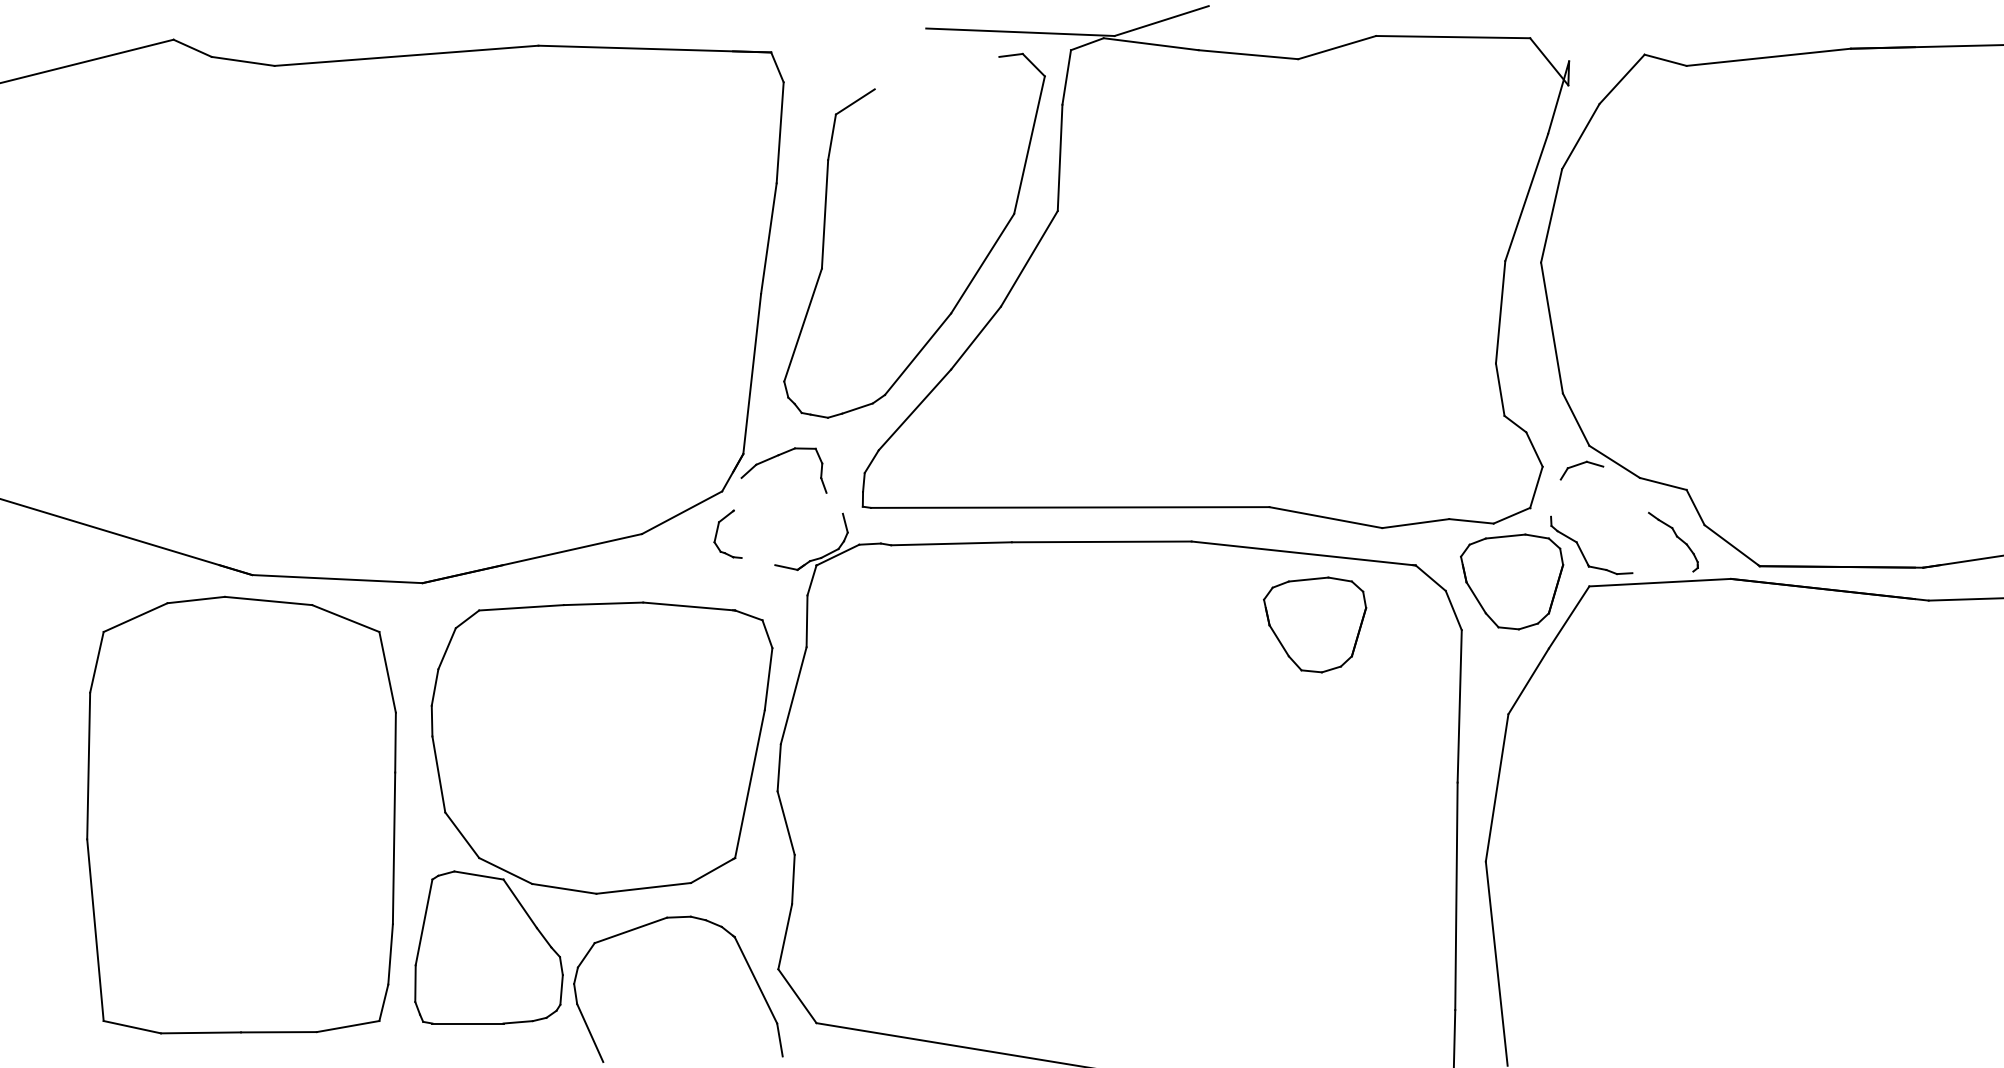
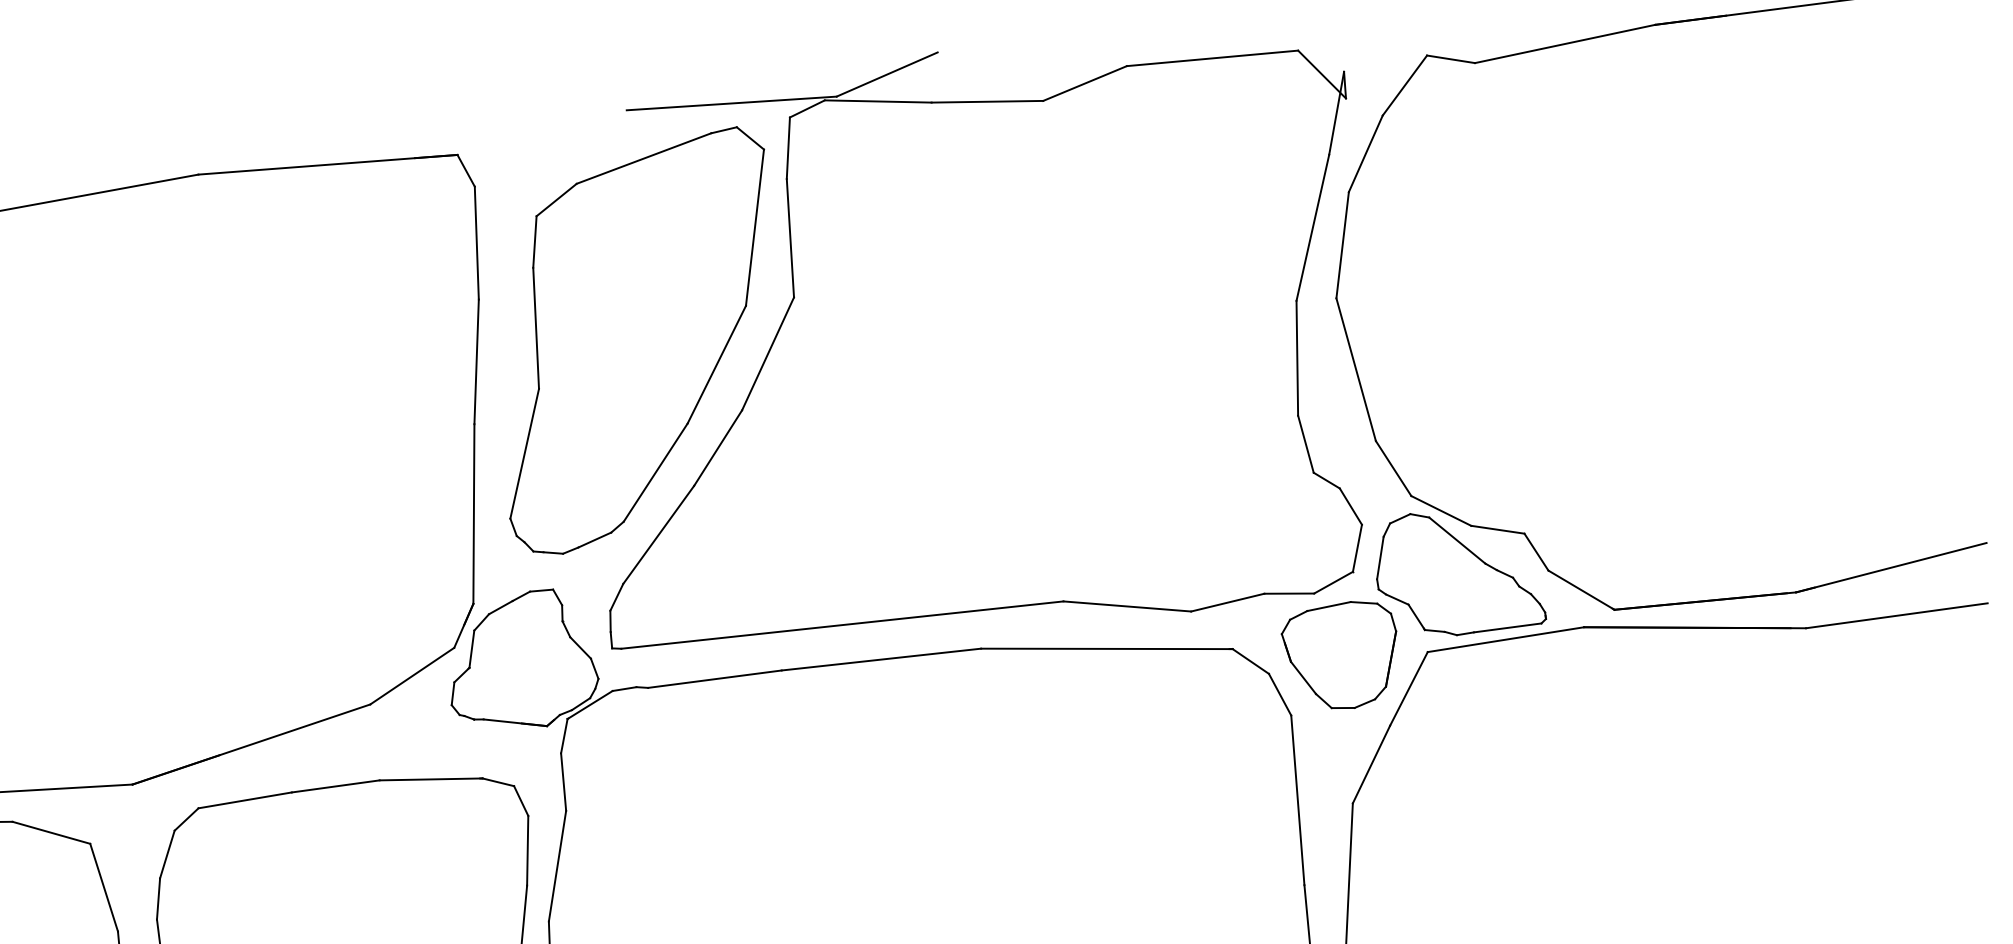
line: (936, 72) -> (643, 157), added
line: (1625, 489) -> (1456, 540), added
line: (737, 493) -> (471, 648), added
line: (1555, 497) -> (1379, 557), added
line: (834, 502) -> (580, 647), added
line: (769, 563) -> (515, 722), added
line: (1662, 572) -> (1507, 628), added
part: (1315, 624) -> (1128, 726), removed

